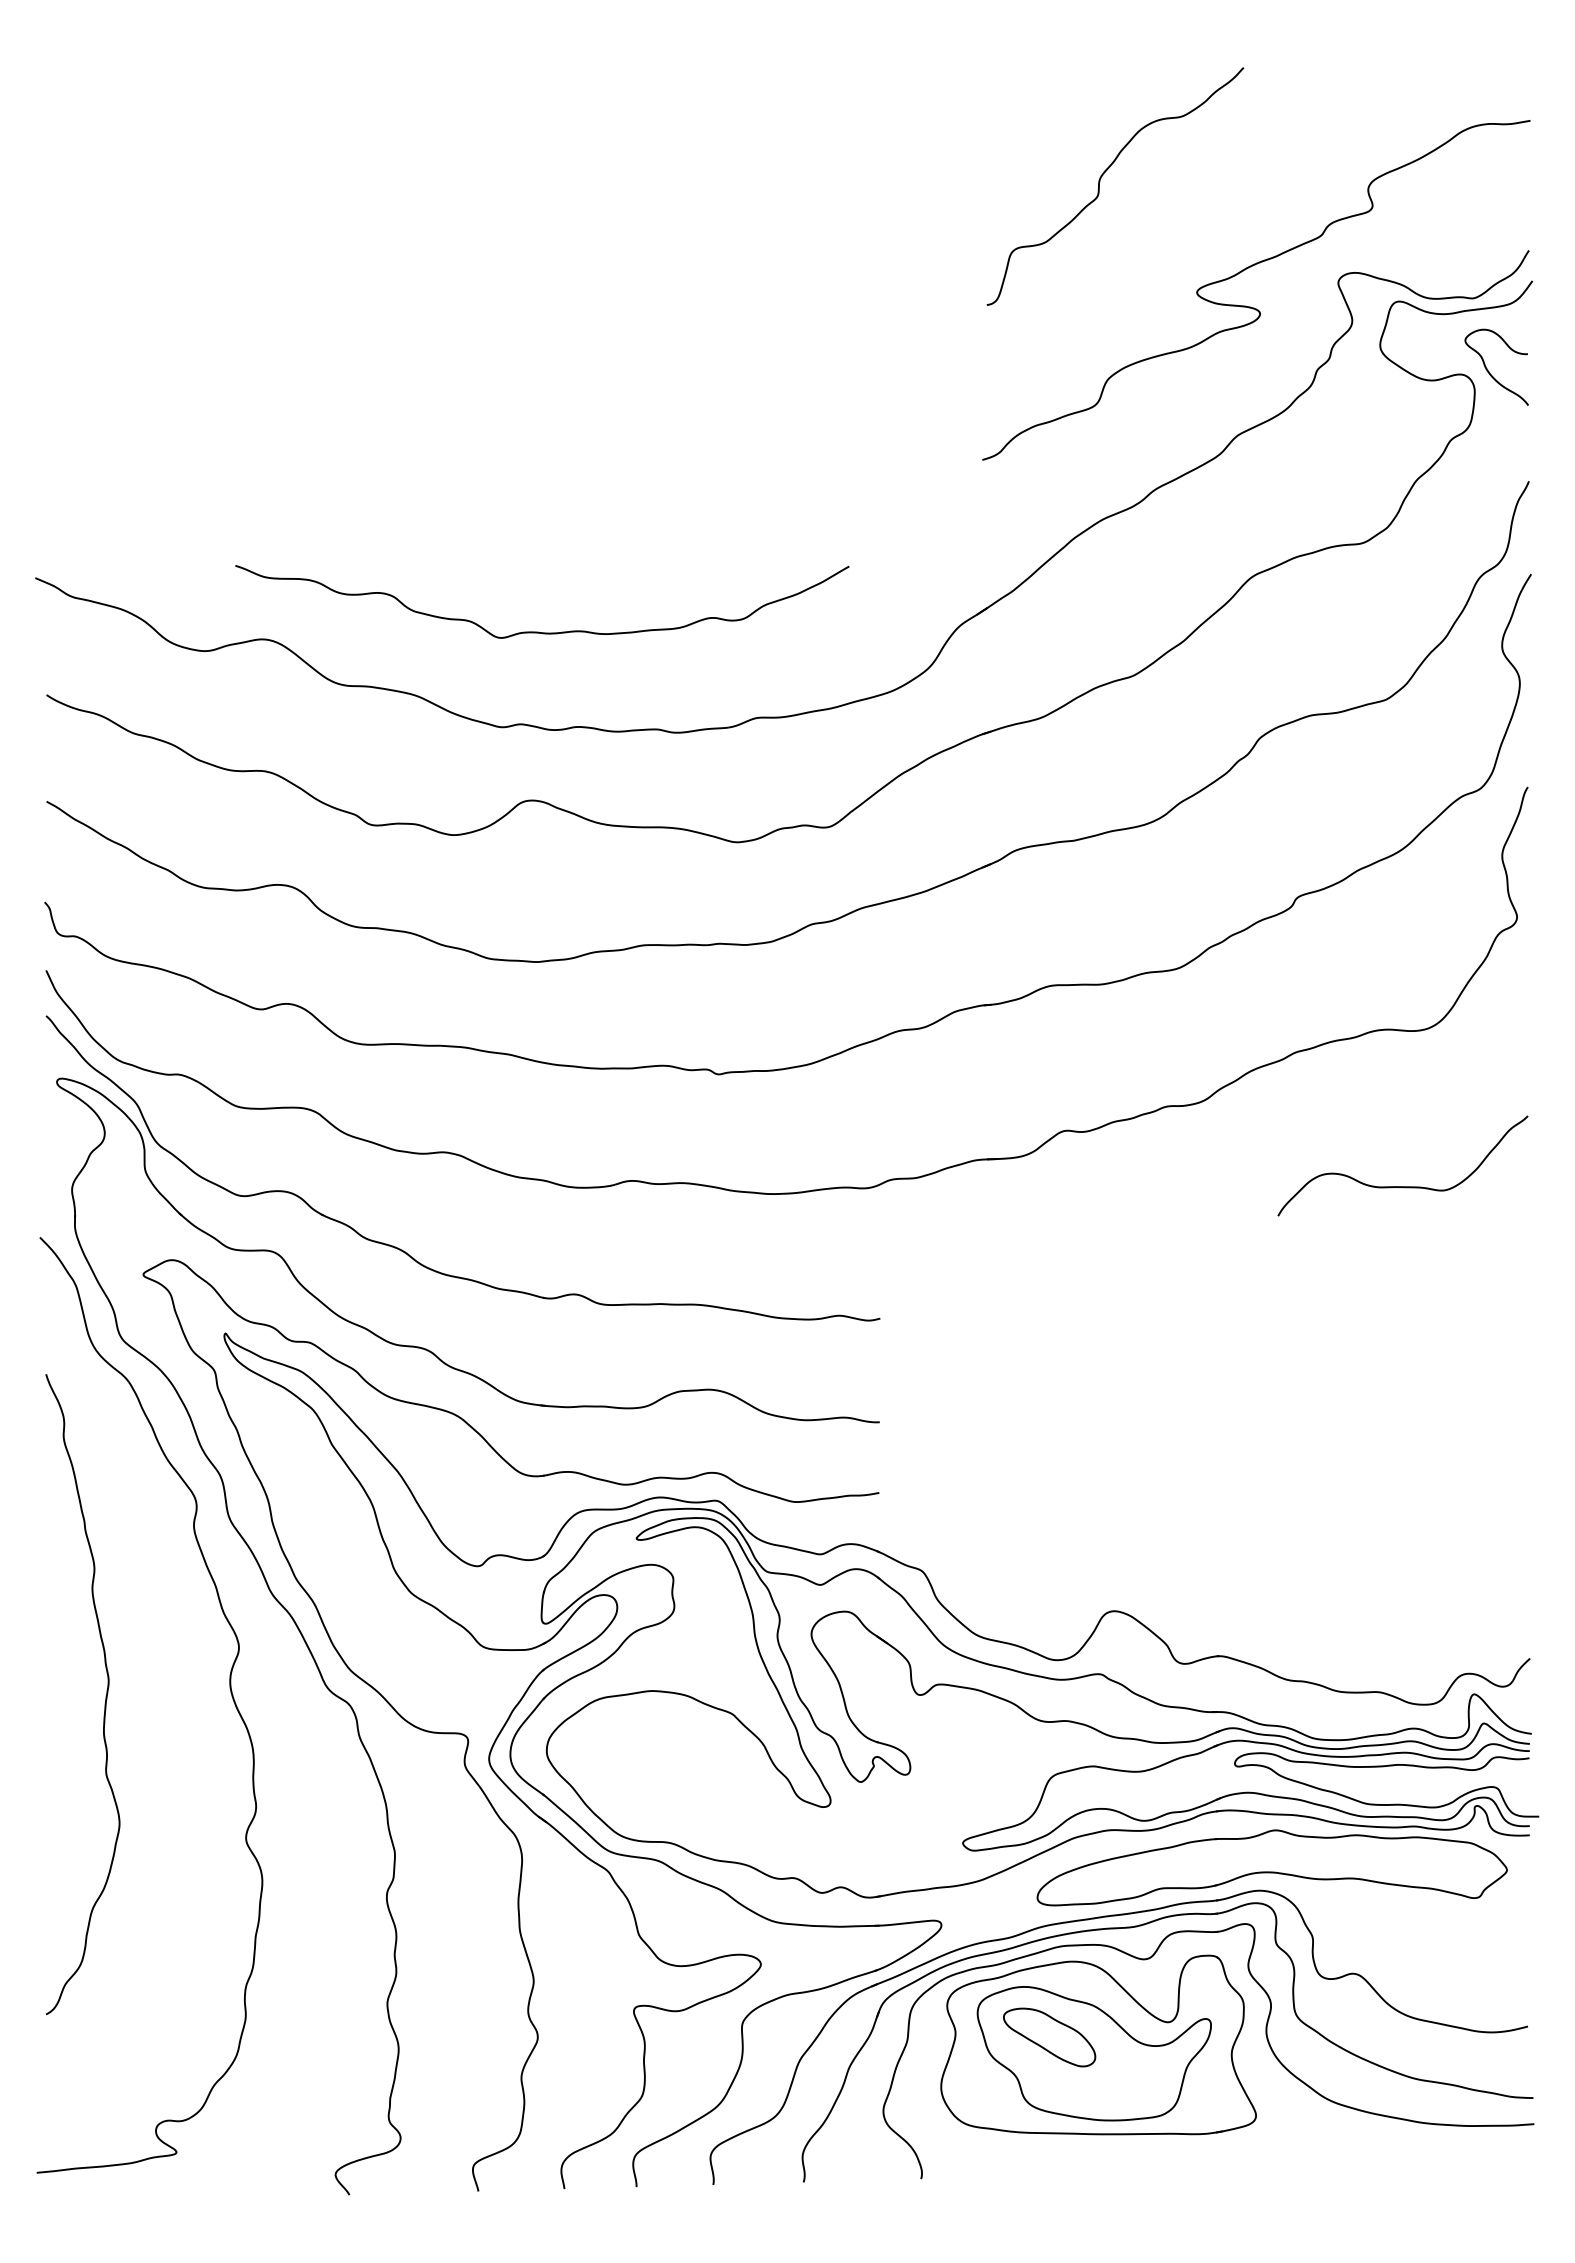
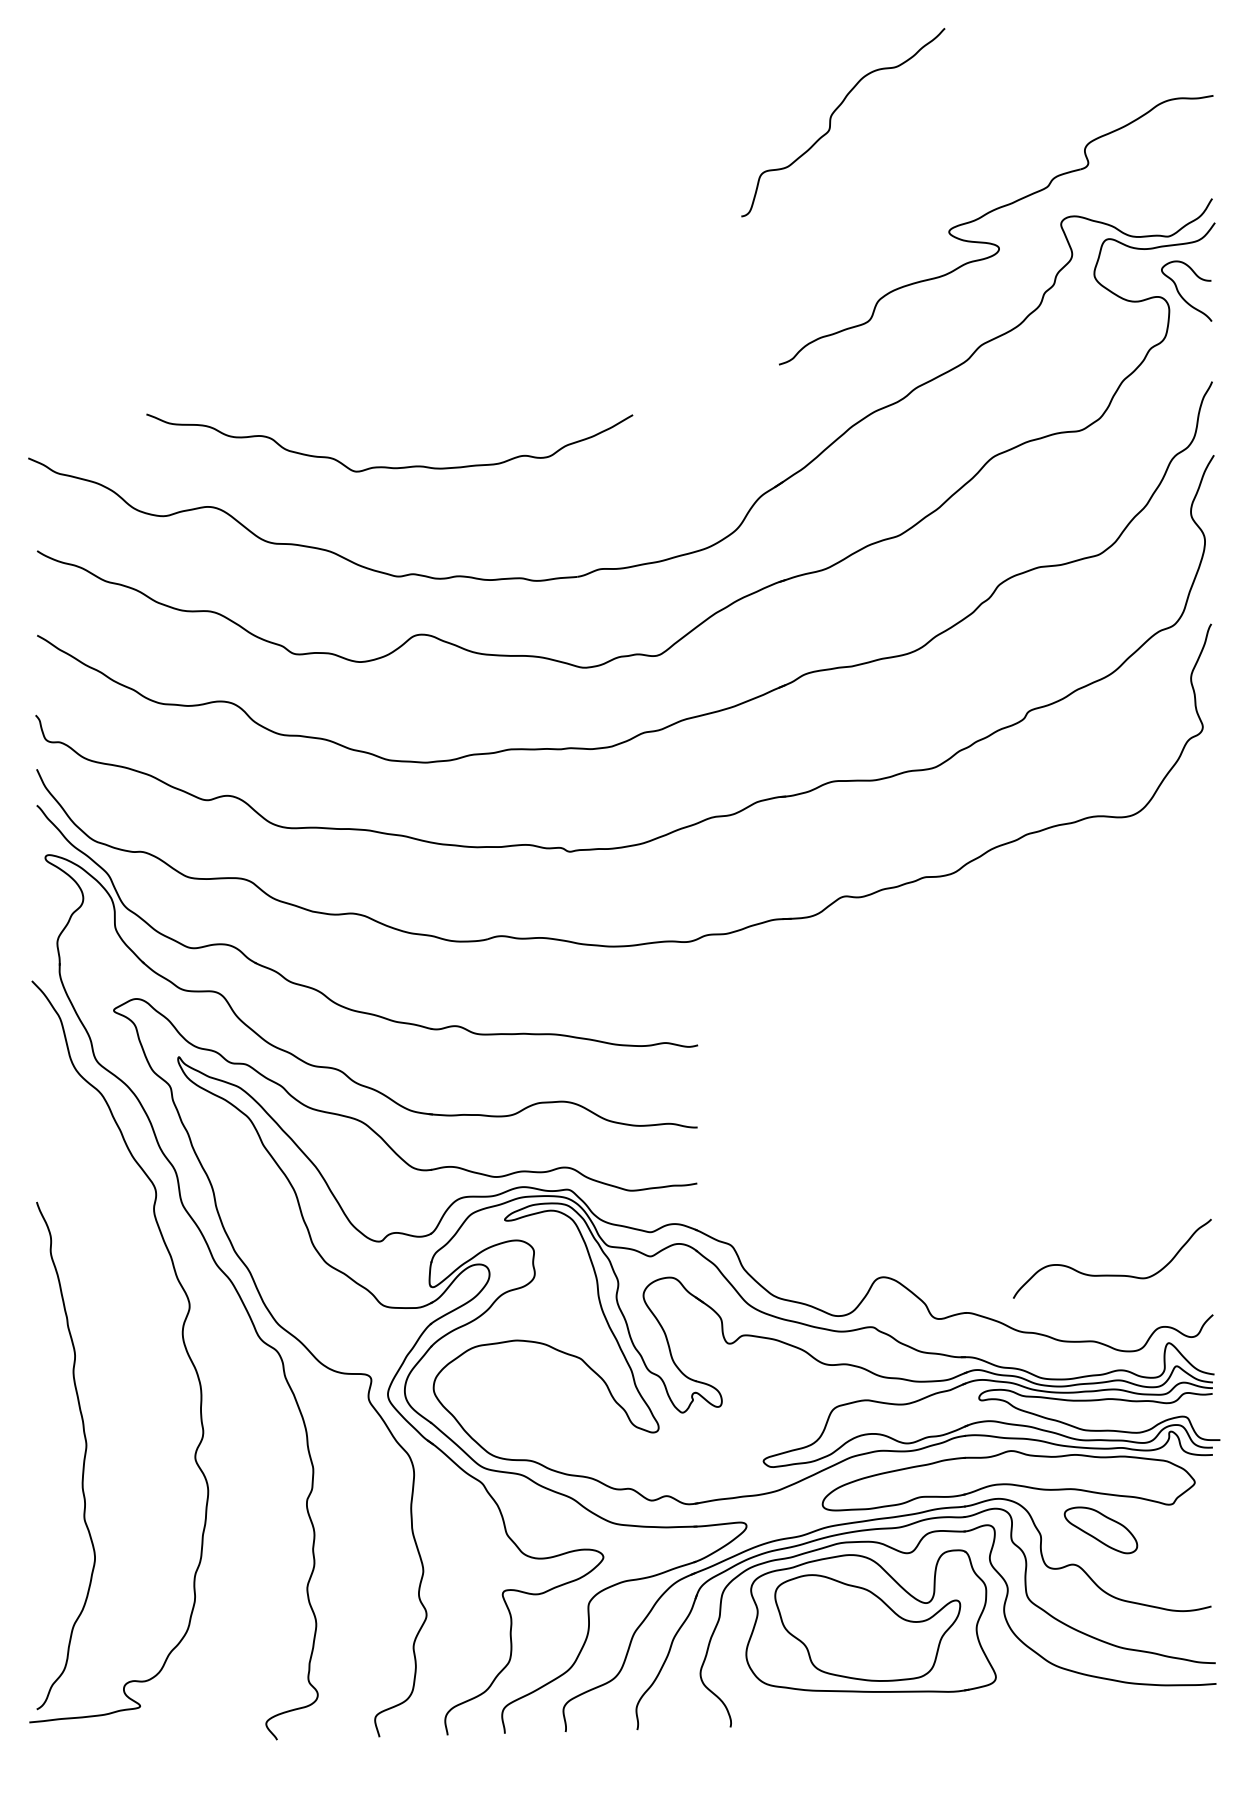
curve: (1100, 182) -> (831, 119), moved
curve: (538, 631) -> (386, 466), moved
curve: (1402, 1186) -> (1112, 1275), moved
curve: (105, 1696) -> (83, 1457), moved
part: (1049, 2037) -> (1100, 1530), moved

